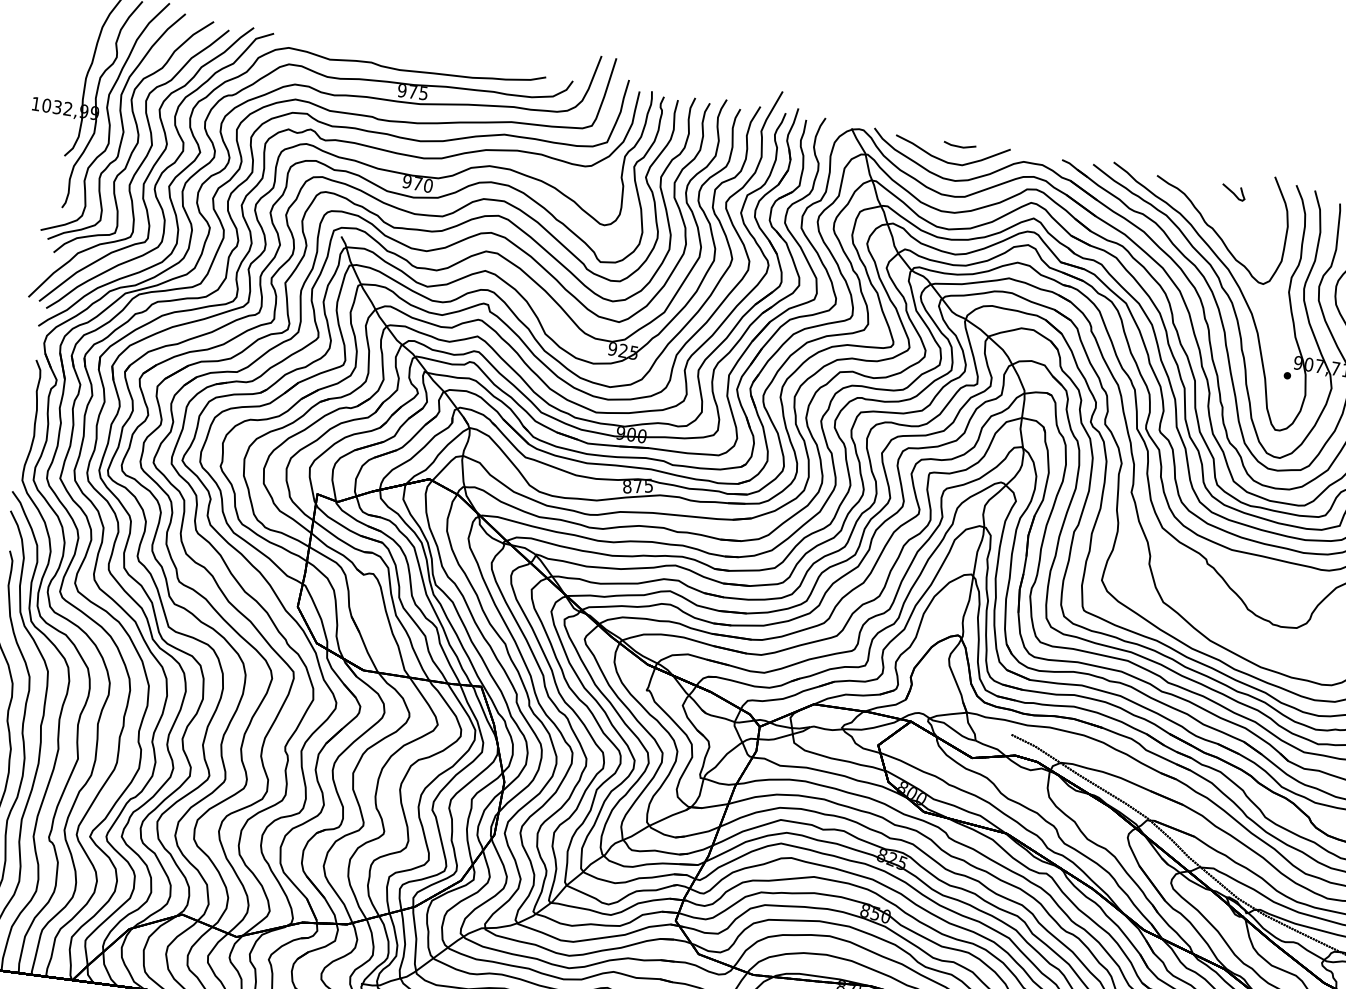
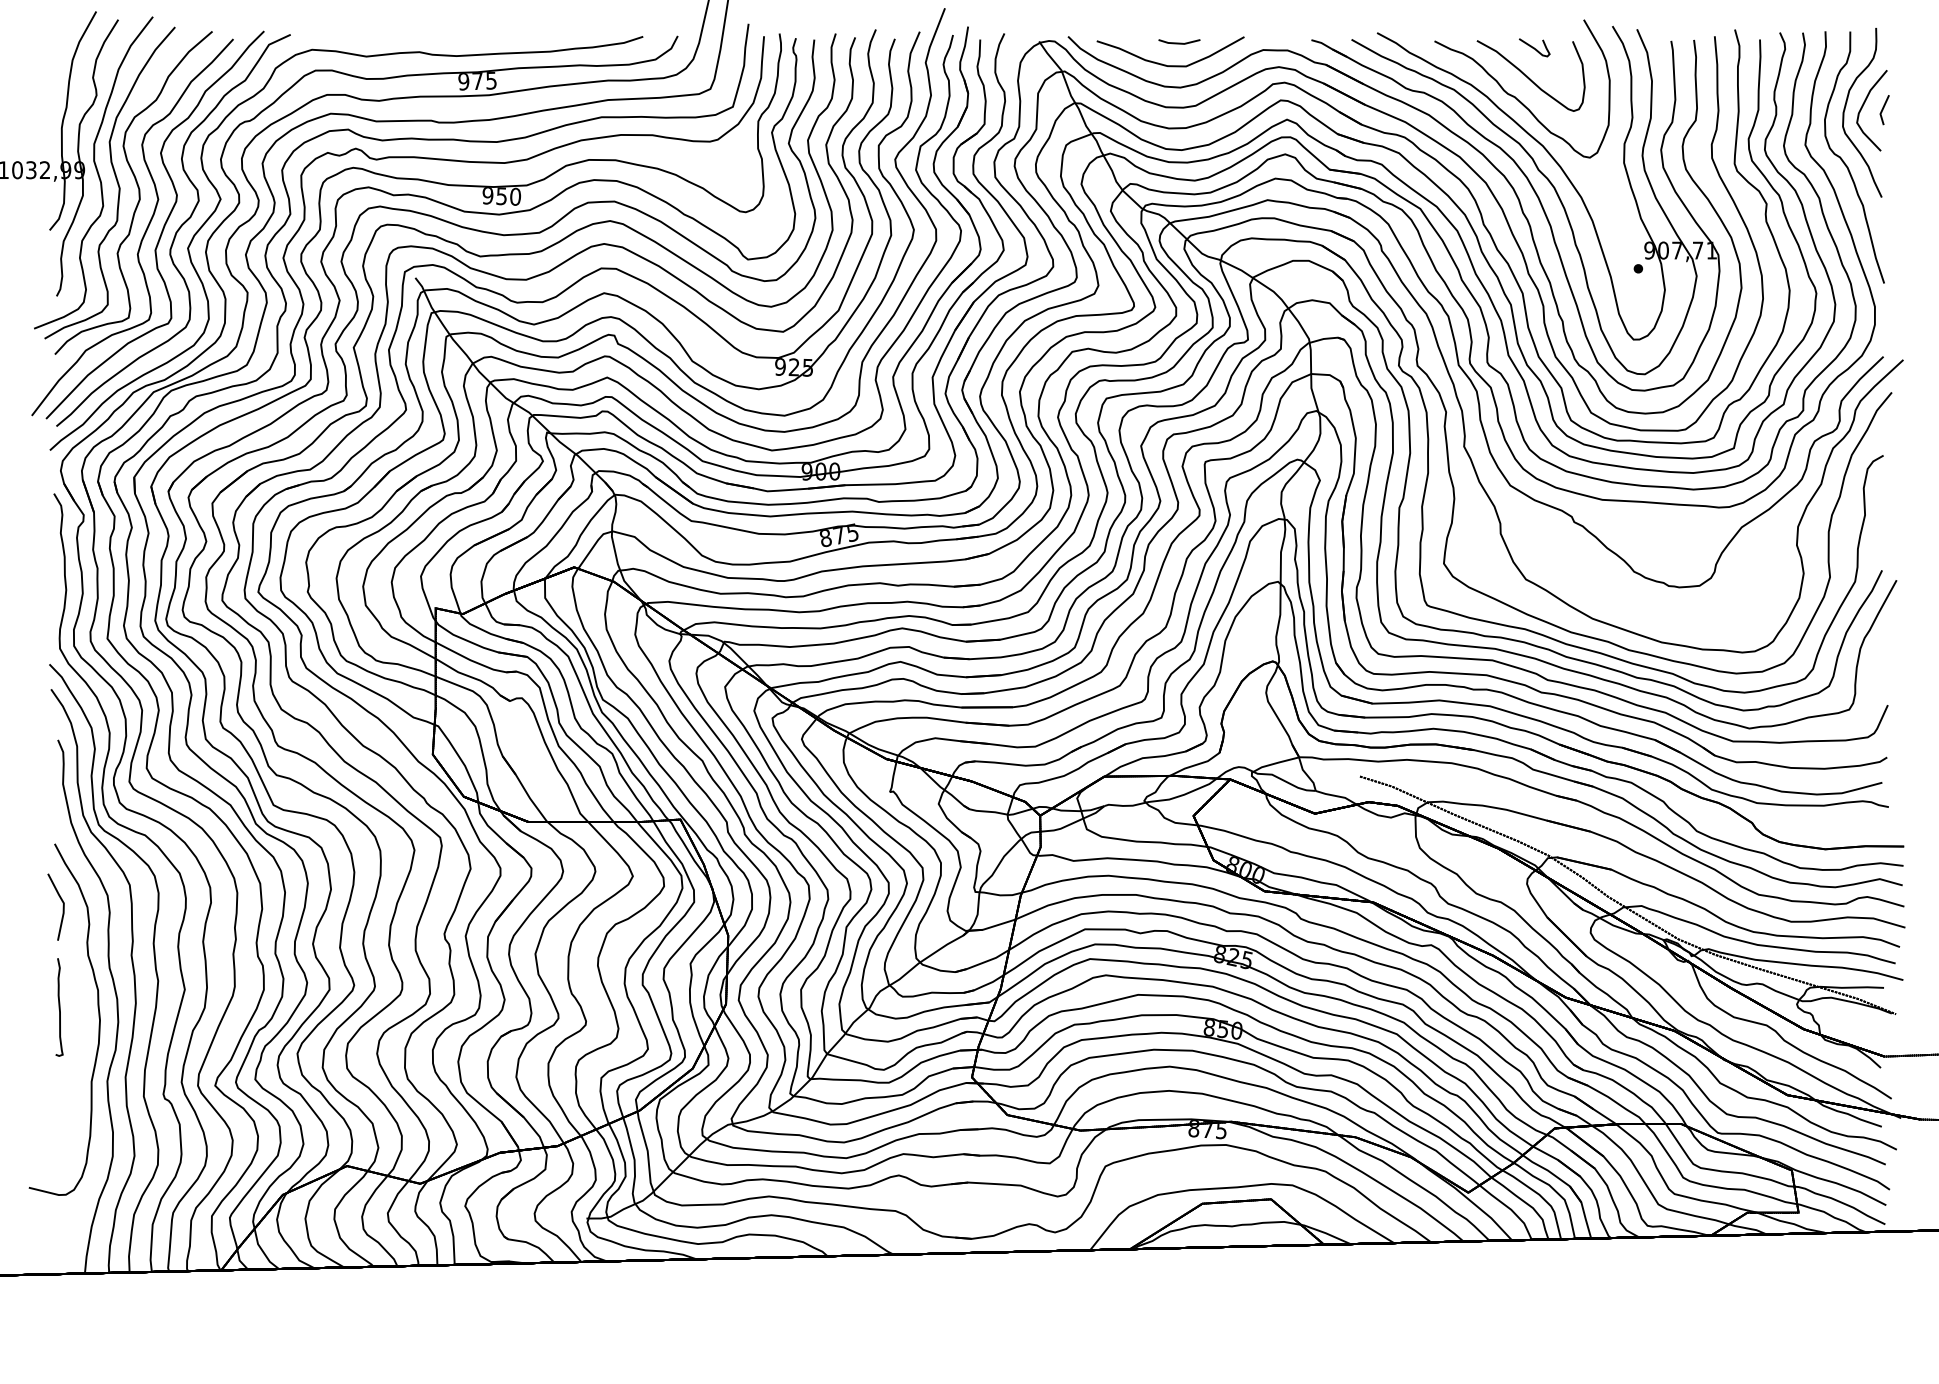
text: (417, 183) -> (501, 196), 970 -> 950
part: (1227, 213) -> (1530, 75), added

